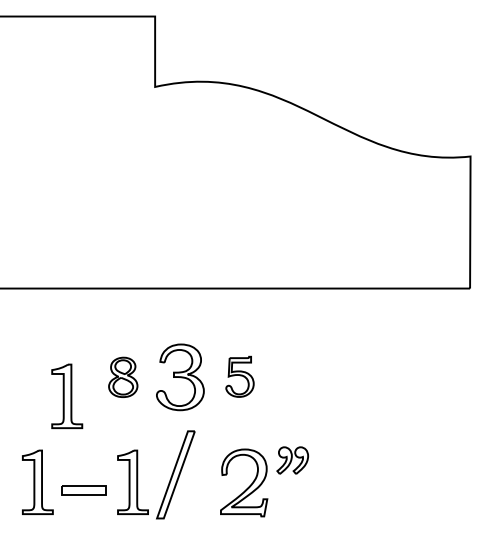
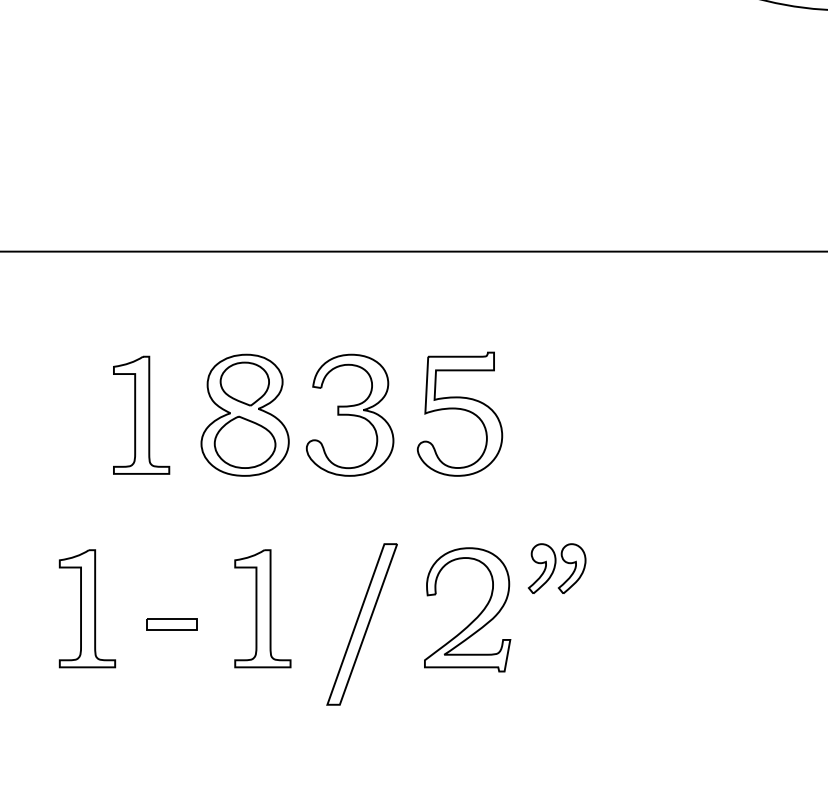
part: (239, 376) -> (459, 413), size x1.67
part: (122, 377) -> (243, 415), size x1.67
part: (67, 395) -> (142, 413), moved
part: (175, 474) -> (361, 623), moved
part: (83, 490) -> (171, 623), size x0.62

